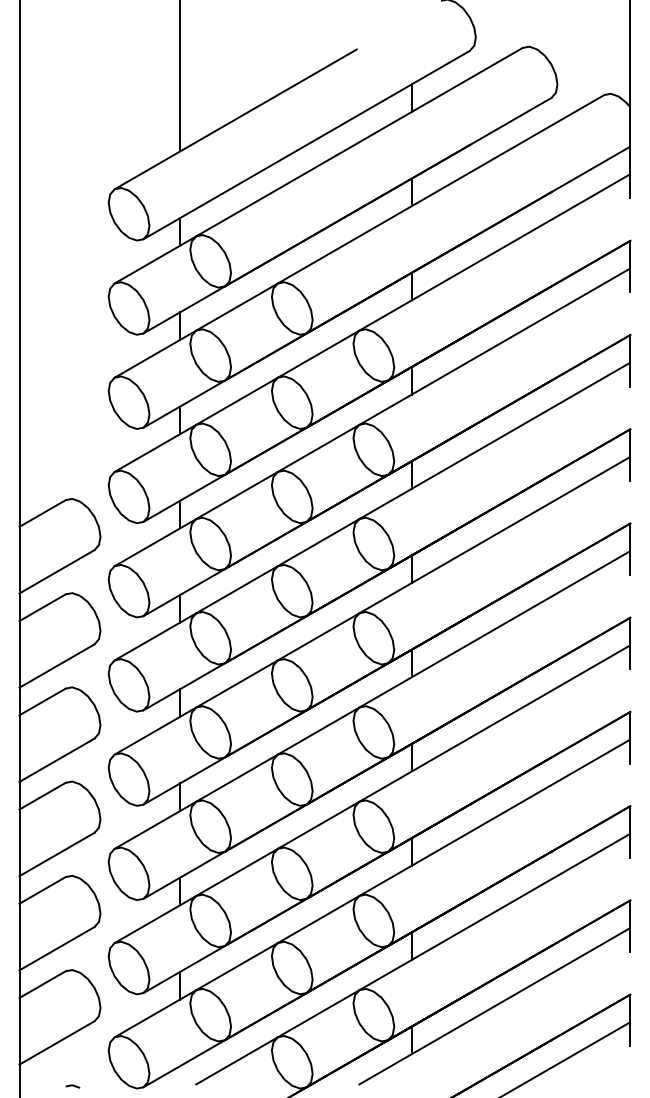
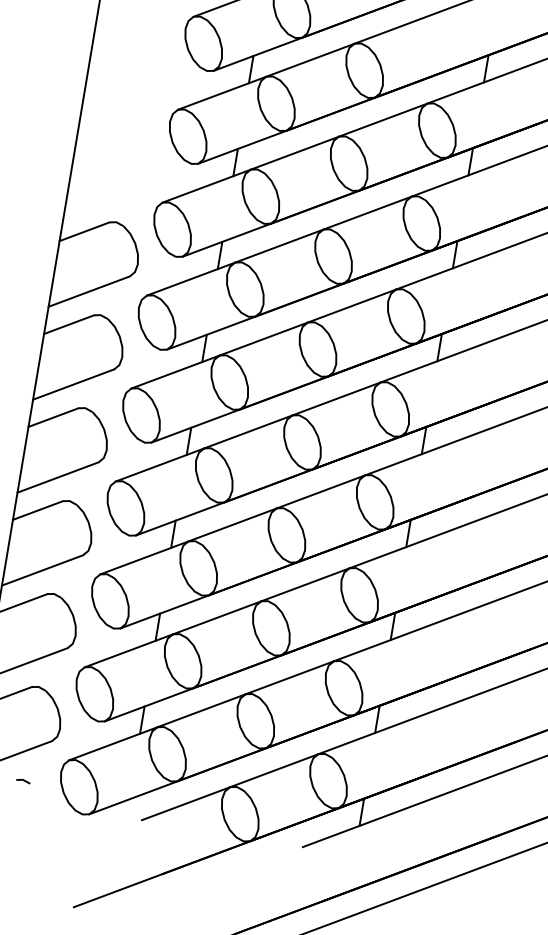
line: (72, 1086) -> (22, 781), moved

